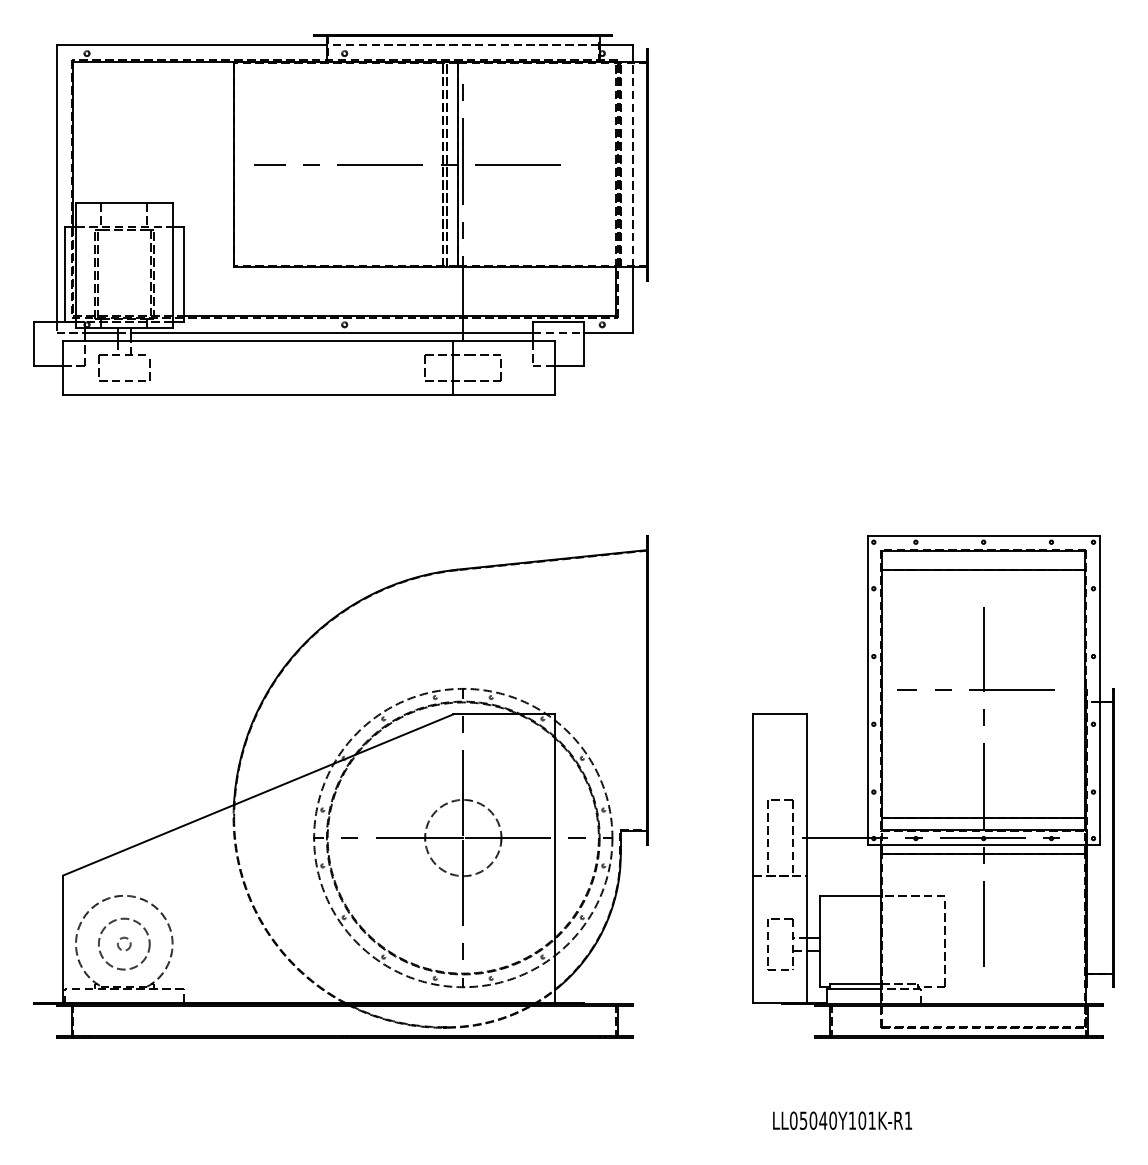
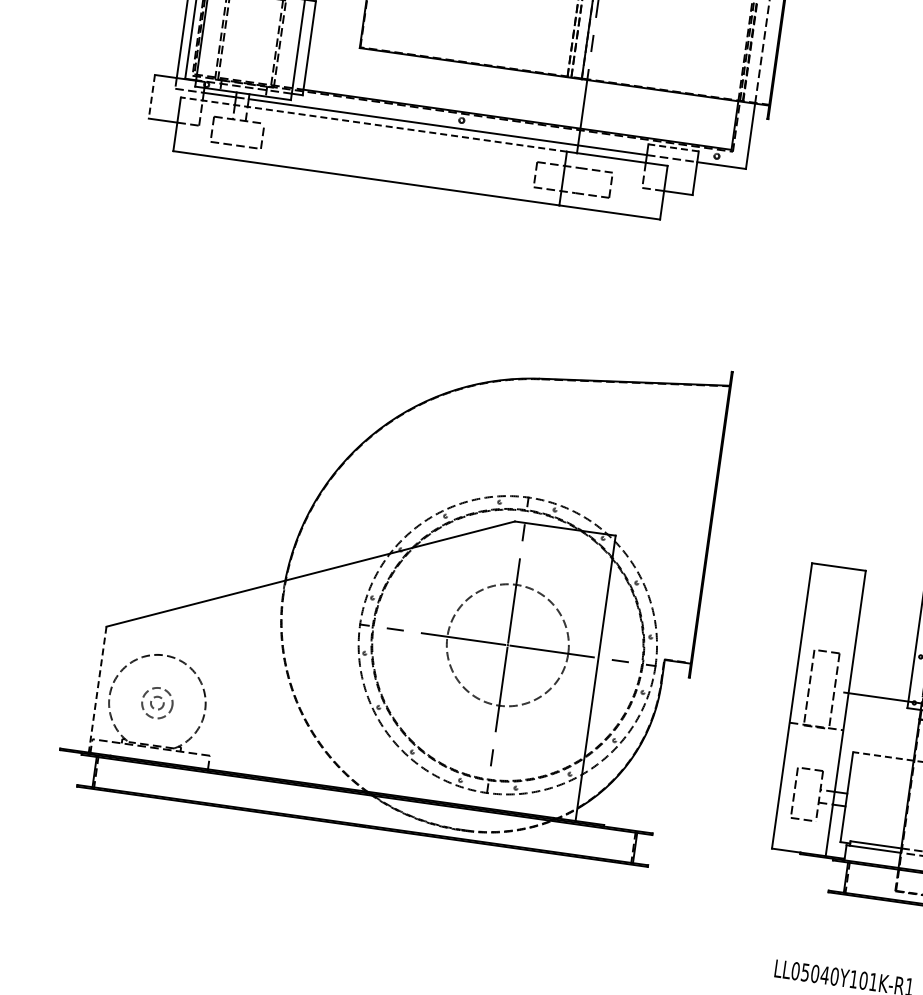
line: (557, 322) -> (672, 147), solid -> dashed
line: (258, 341) -> (374, 125), solid -> dashed
line: (34, 344) -> (151, 96), solid -> dashed
circle: (463, 837) -> (508, 644), size x1.6
line: (850, 895) -> (883, 756), solid -> dashed
line: (63, 939) -> (97, 690), solid -> dashed
circle: (123, 943) -> (156, 702), size x0.6

